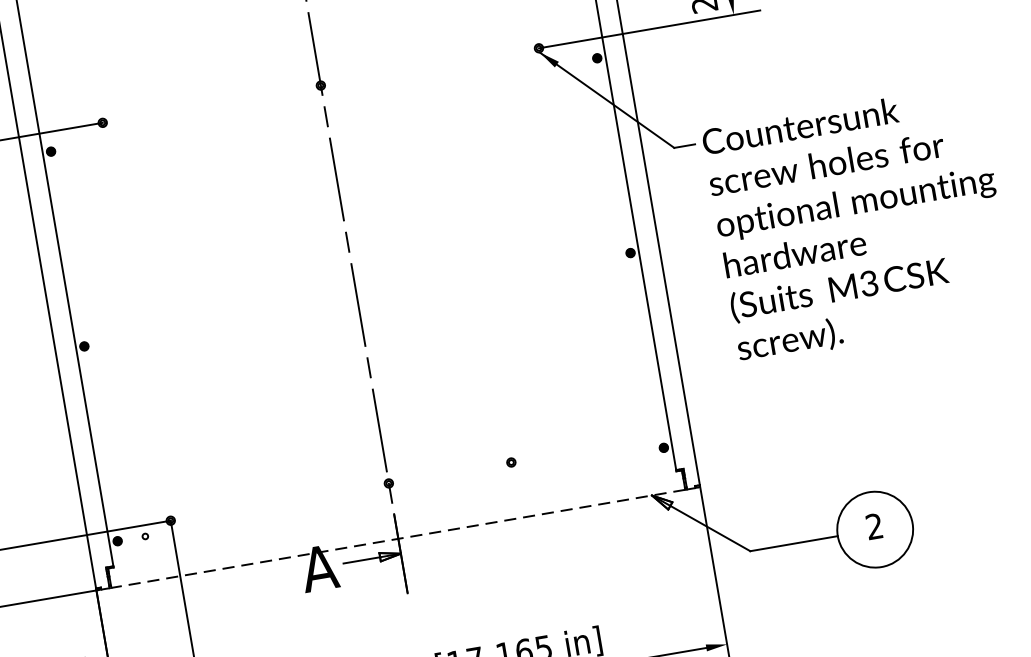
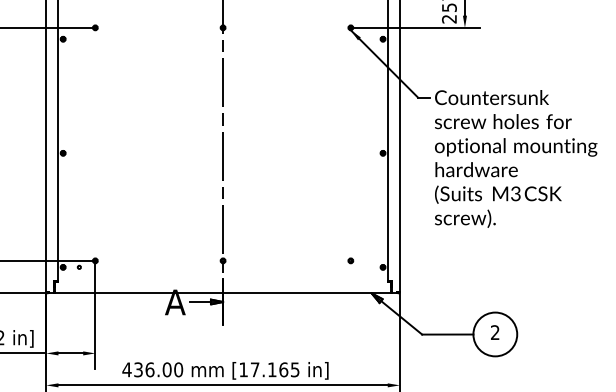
part: (510, 461) -> (350, 260), moved
line: (397, 539) -> (222, 293), dashed -> solid

